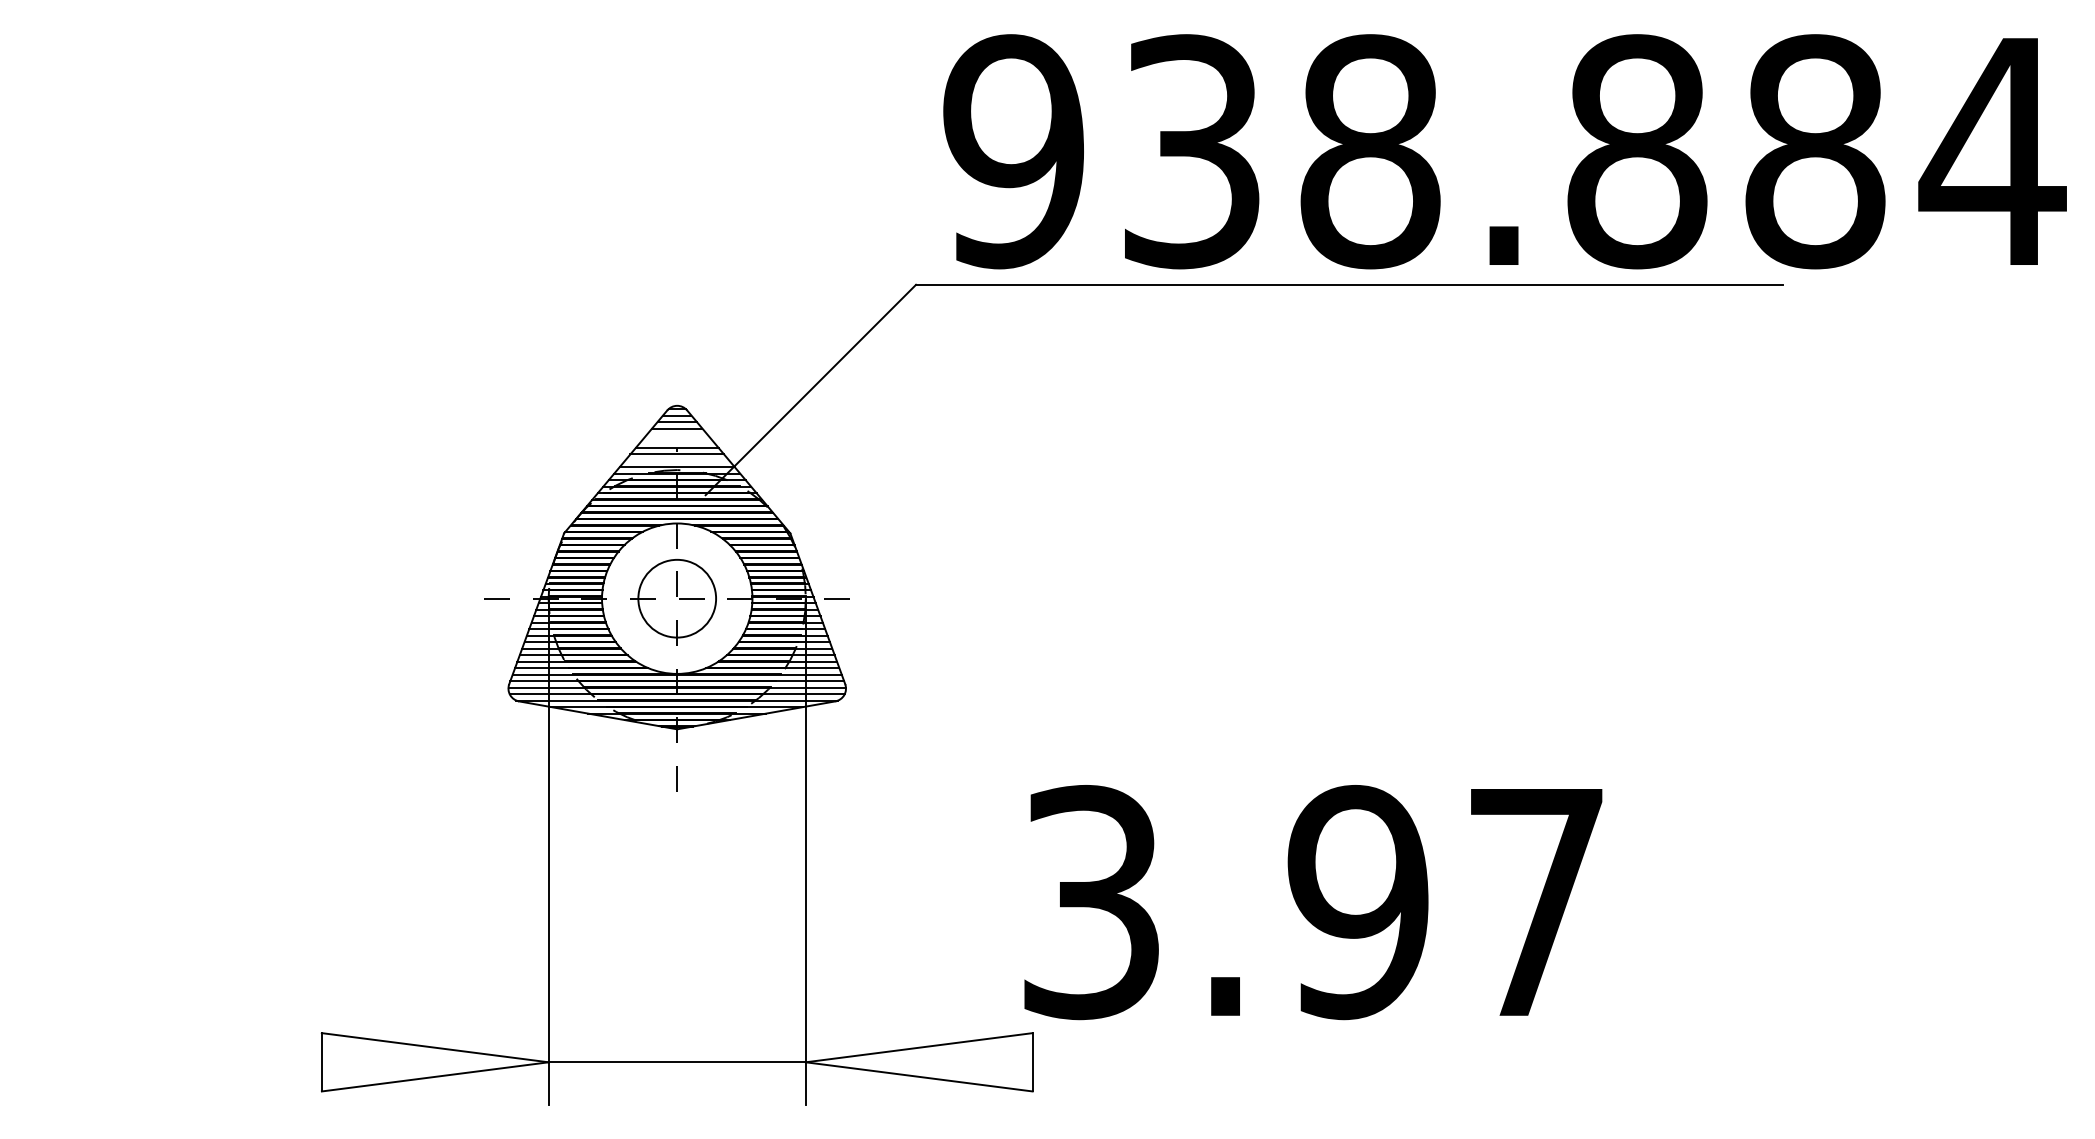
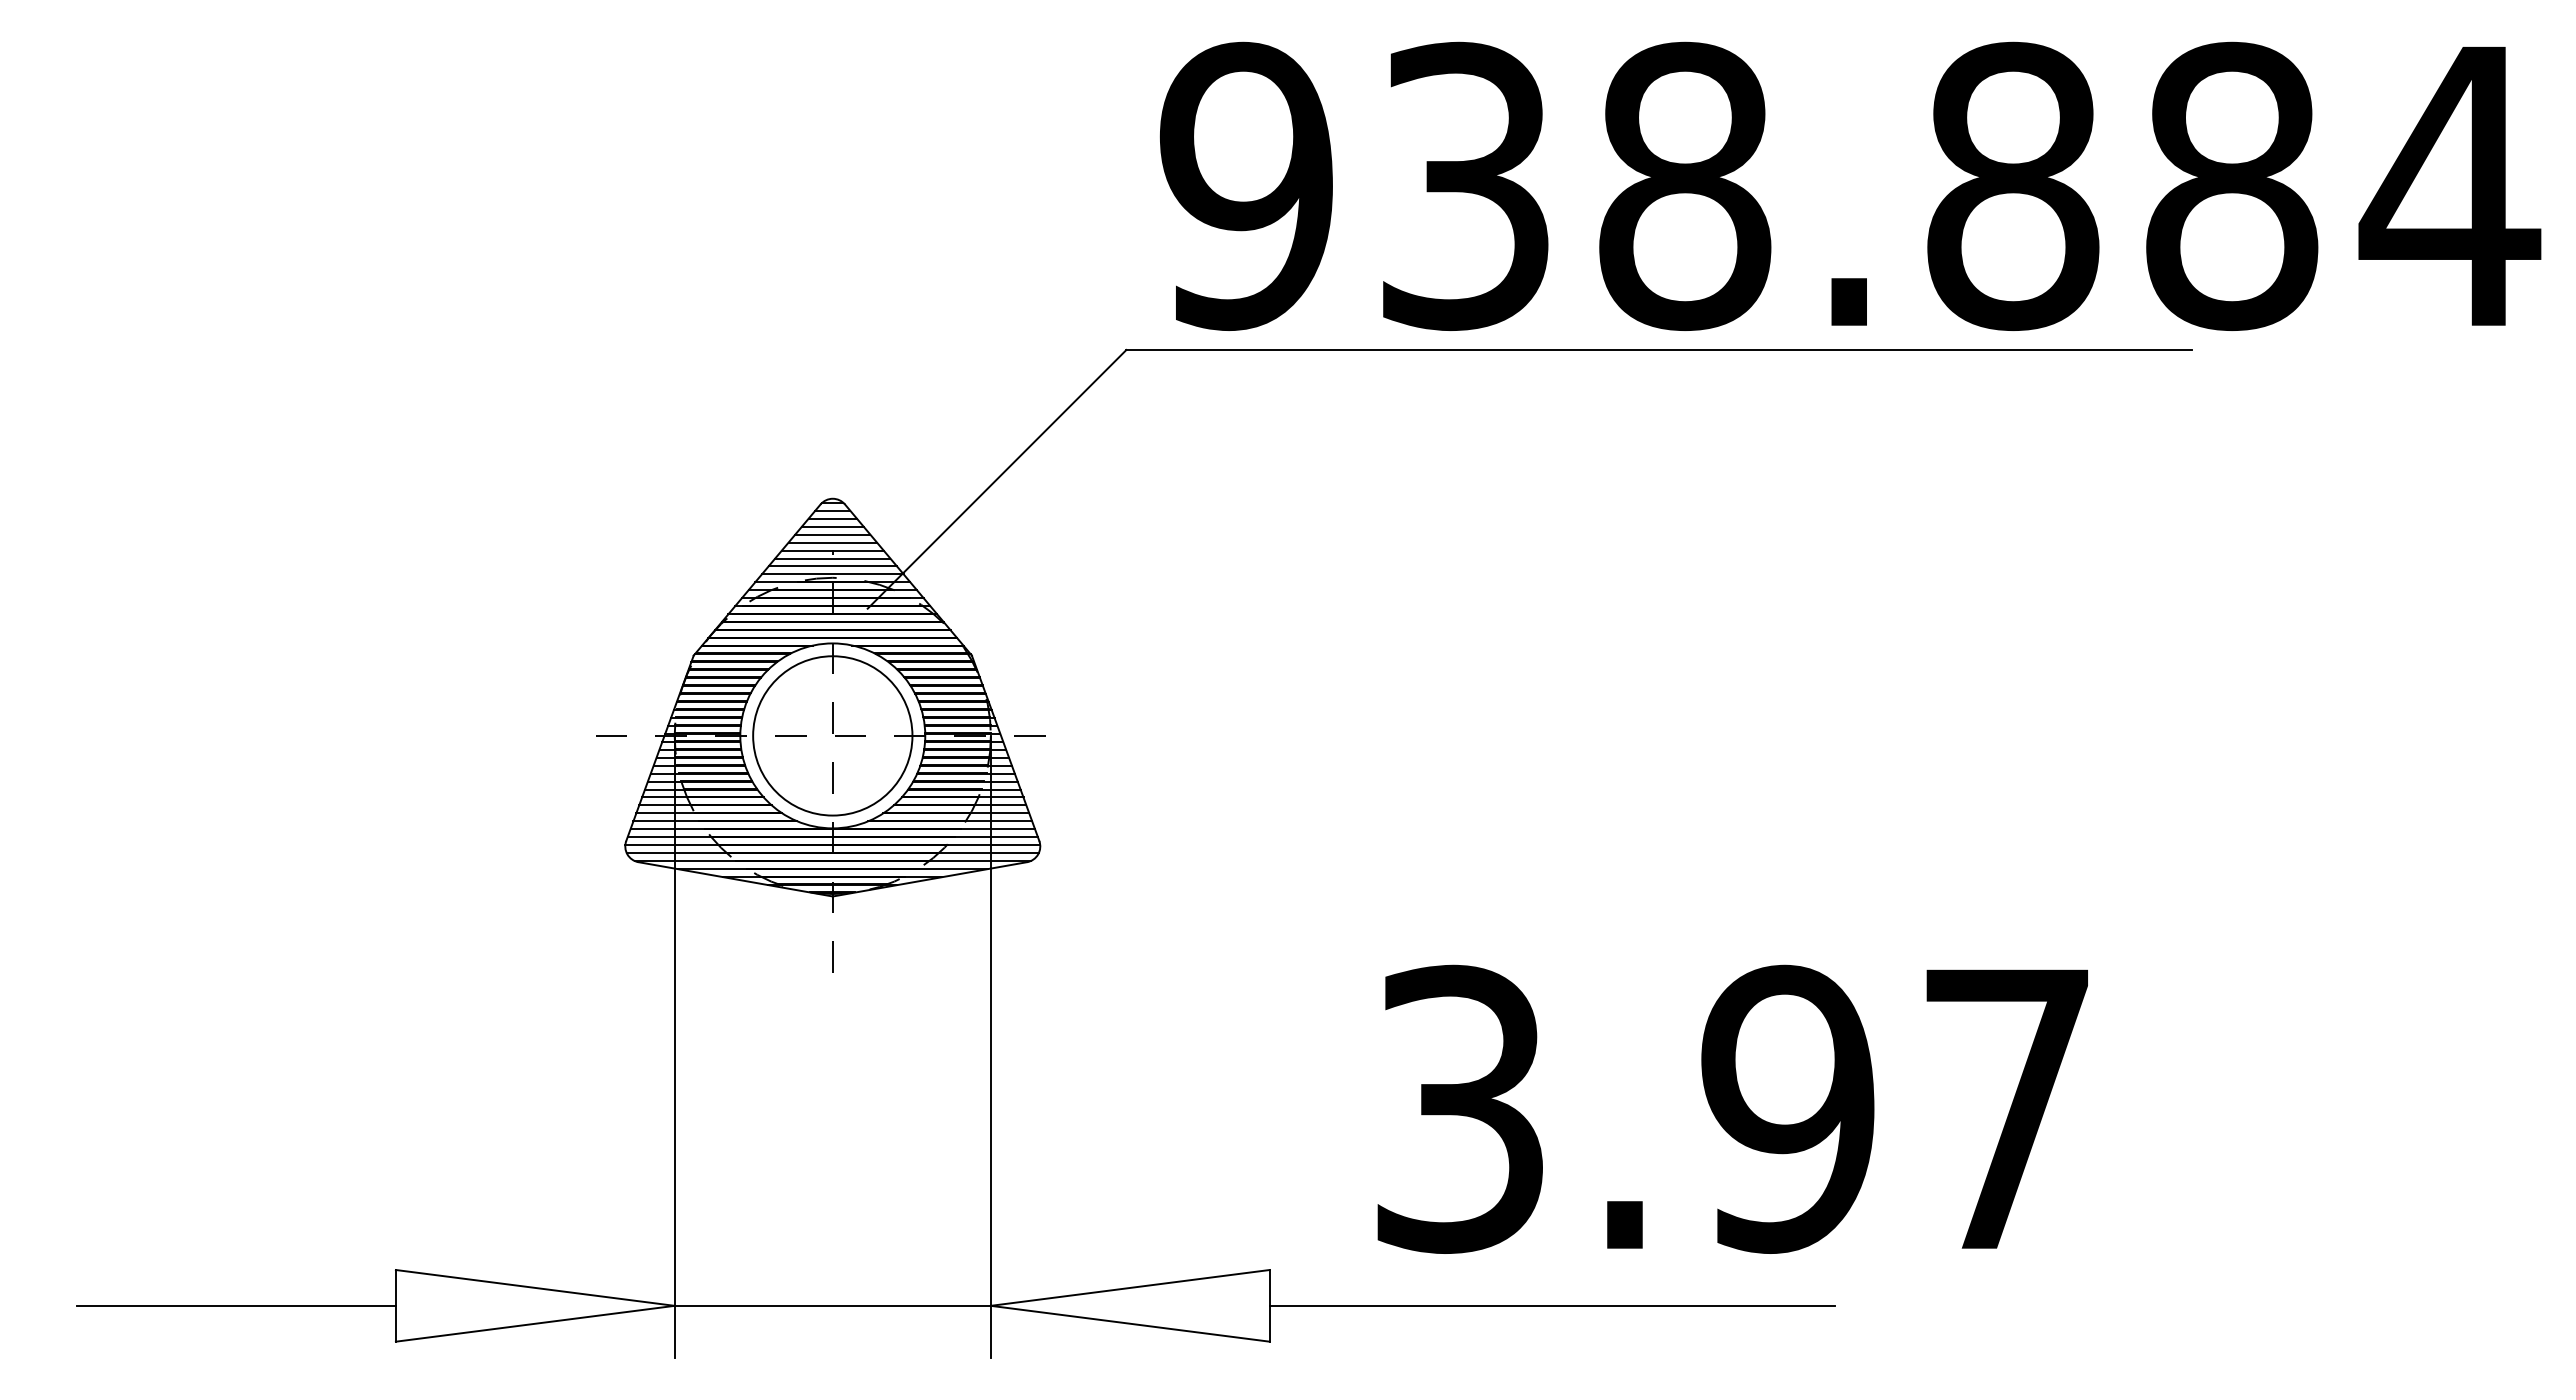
line: (676, 434) -> (832, 534), added
line: (676, 441) -> (832, 542), added
line: (676, 460) -> (832, 566), added
circle: (676, 598) -> (832, 735), size x1.67
text: (1313, 901) -> (1732, 1108), moved
line: (192, 1062) -> (236, 1305), added
line: (1261, 1062) -> (1551, 1305), added

